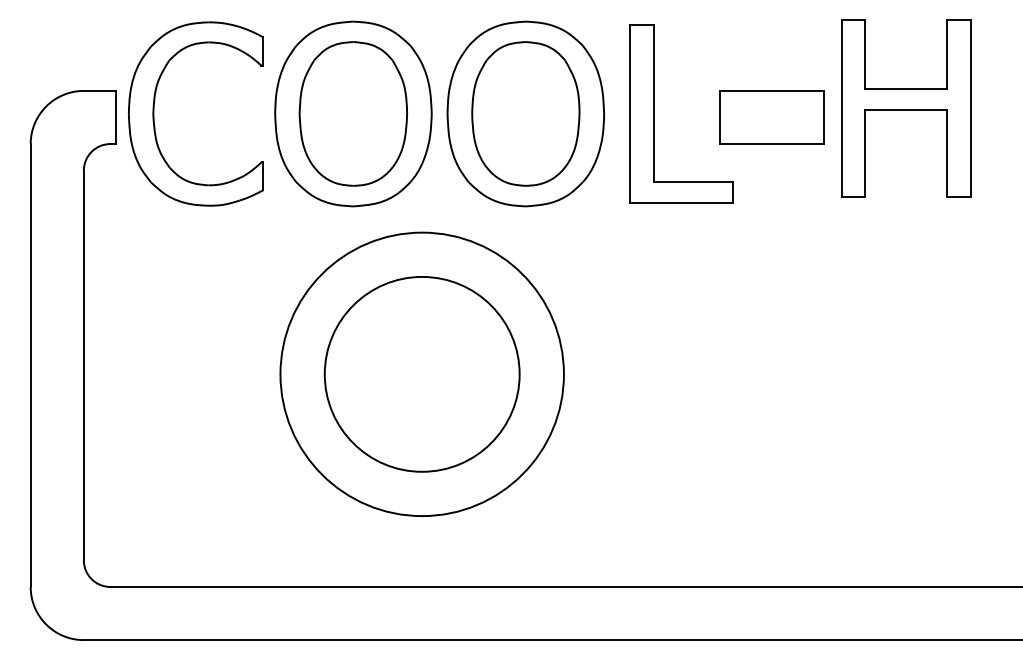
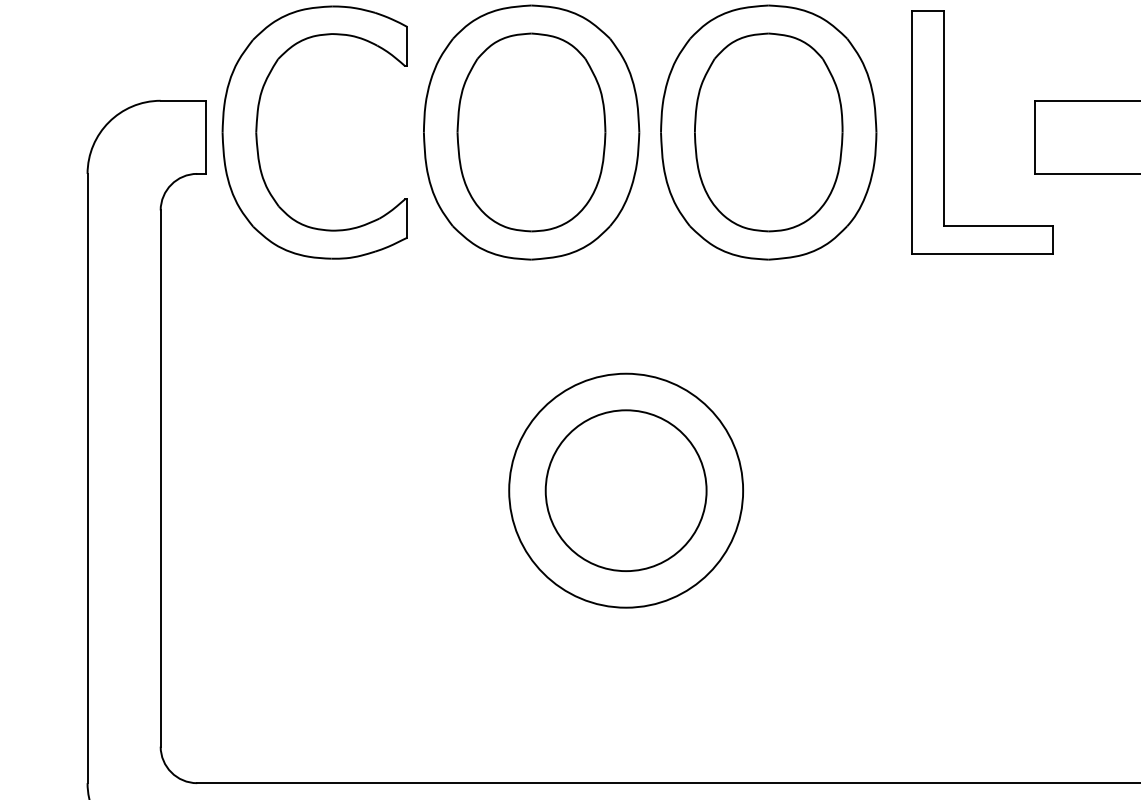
circle: (421, 373) -> (625, 489), size x0.6
circle: (421, 374) -> (625, 490), size x0.6

